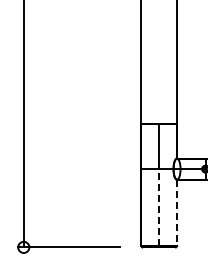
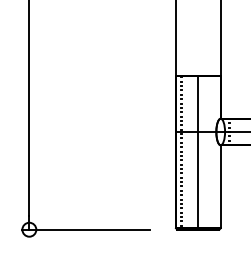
line: (159, 207) -> (198, 179), dashed -> solid
line: (177, 213) -> (221, 187), dashed -> solid

